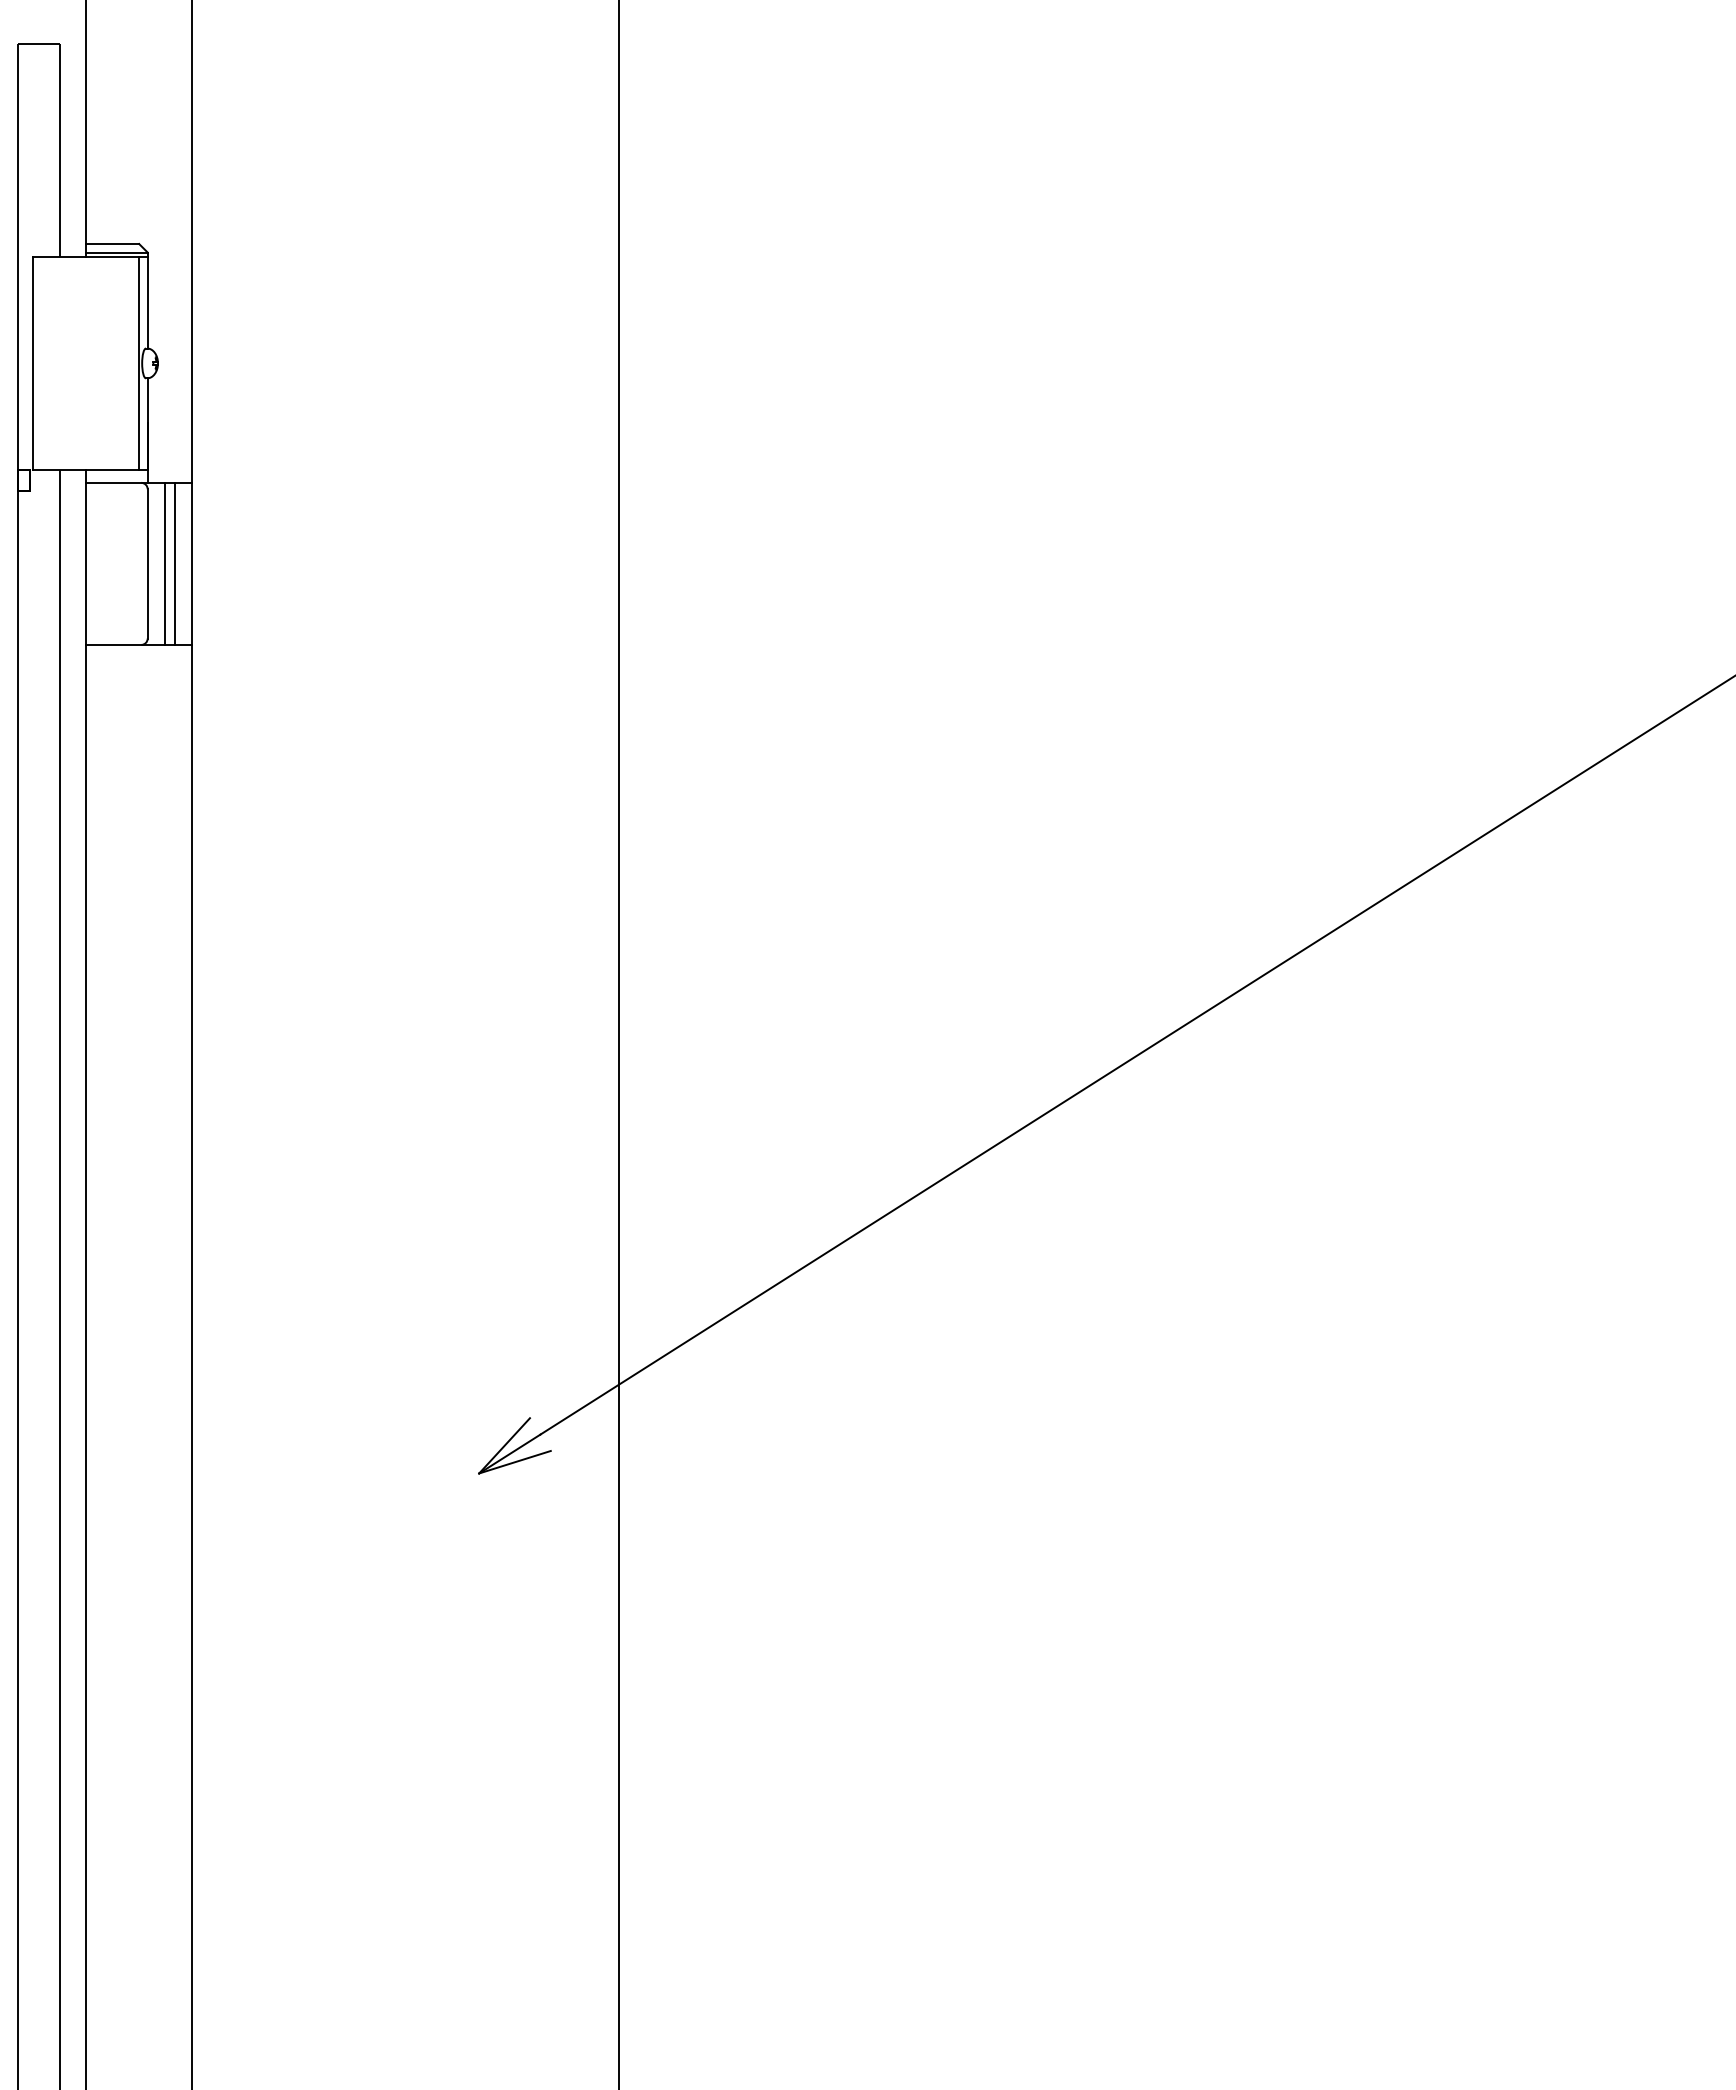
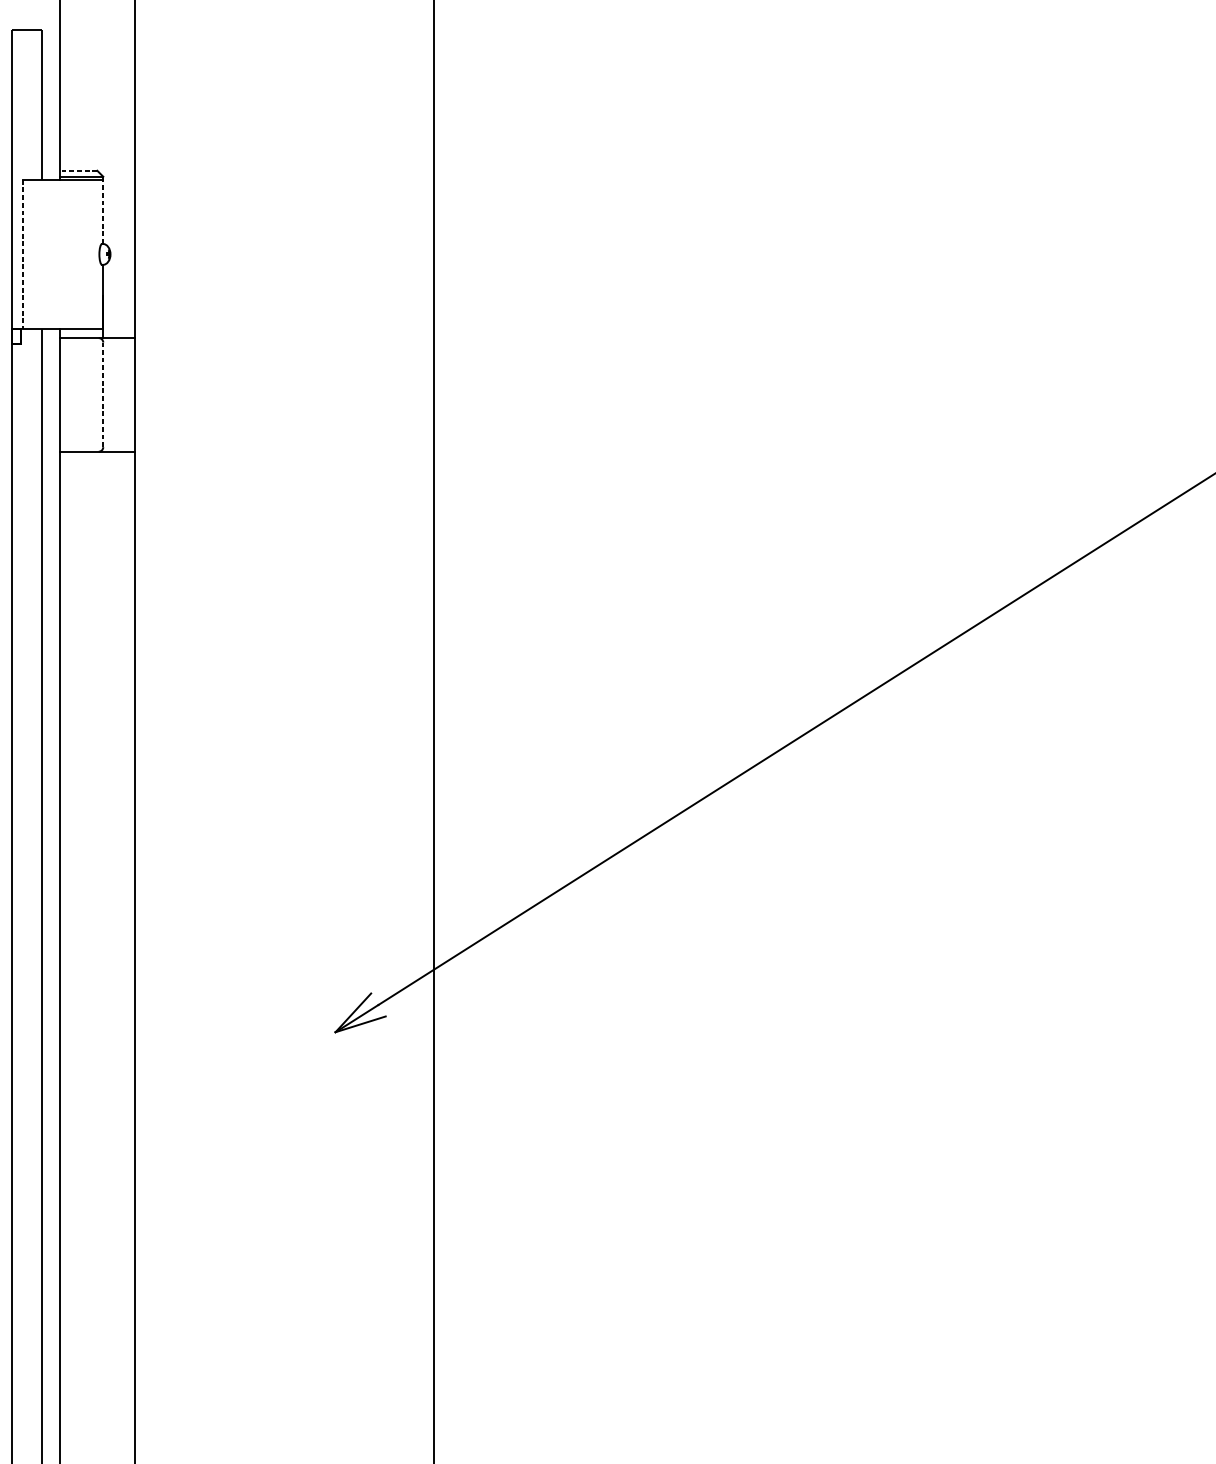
line: (112, 244) -> (78, 171), solid -> dashed
line: (147, 300) -> (103, 210), solid -> dashed
line: (32, 363) -> (22, 254), solid -> dashed
line: (139, 363) -> (97, 254), removed
line: (147, 563) -> (103, 394), solid -> dashed
line: (164, 563) -> (115, 394), removed
line: (175, 563) -> (122, 394), removed

